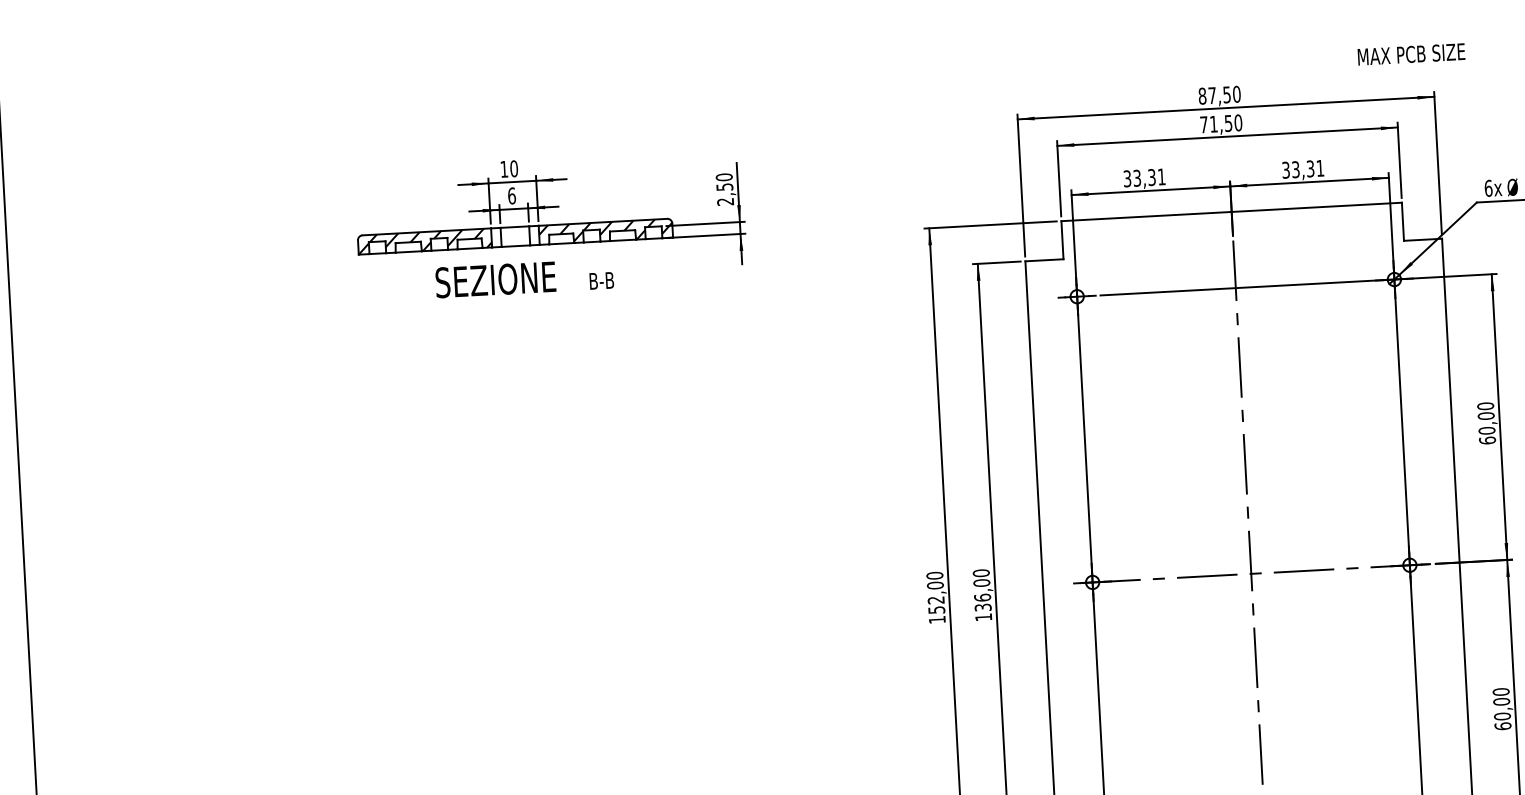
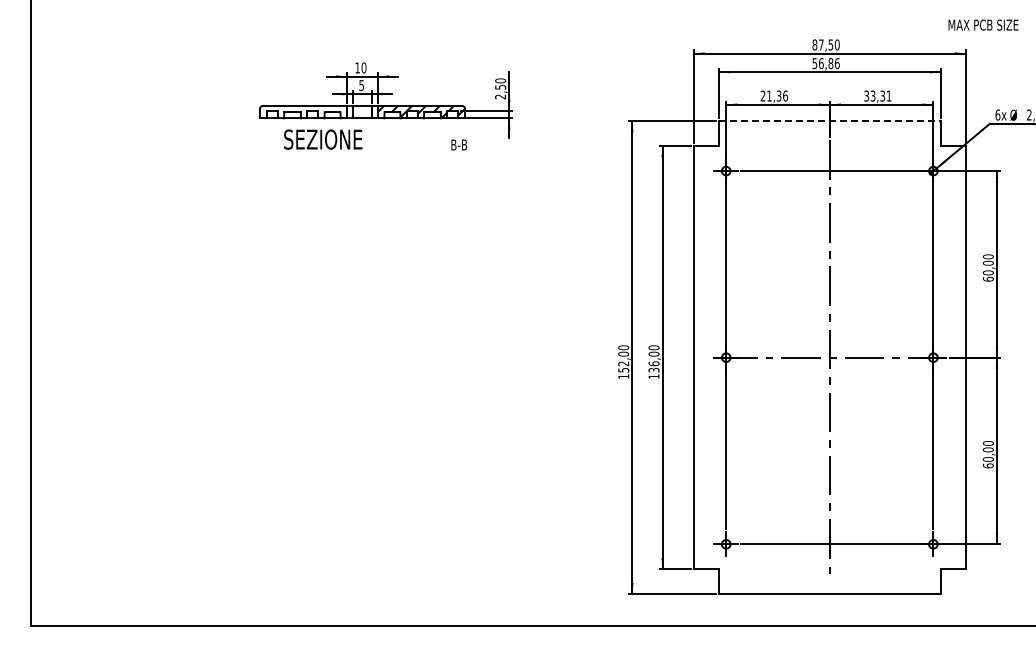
text: (1411, 53) -> (983, 24), moved
text: (1220, 123) -> (825, 63), 71,50 -> 56,86
text: (1143, 177) -> (773, 95), 33,31 -> 21,36
text: (511, 195) -> (361, 85), 6 -> 5
line: (1232, 212) -> (830, 121), solid -> dashed
hatch: (423, 240) -> (302, 111), removed
text: (496, 279) -> (323, 139), moved
text: (600, 280) -> (458, 144), moved

